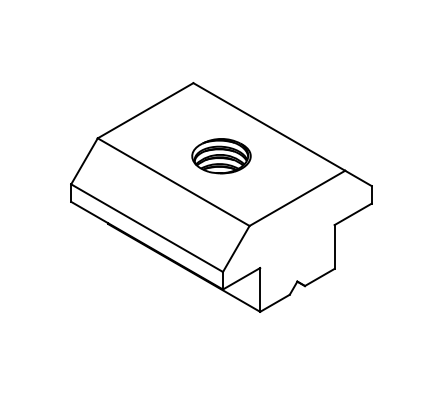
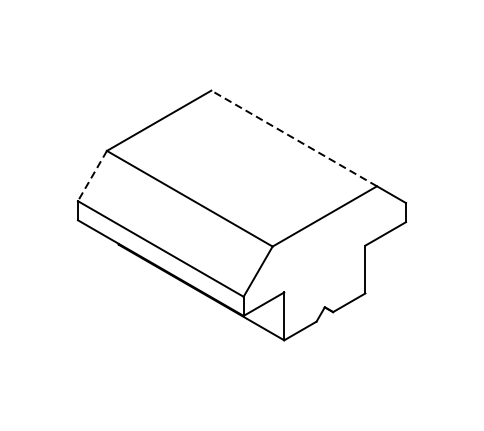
line: (269, 126) -> (294, 138), solid -> dashed
part: (221, 156) -> (242, 170), removed
line: (84, 161) -> (92, 176), solid -> dashed

